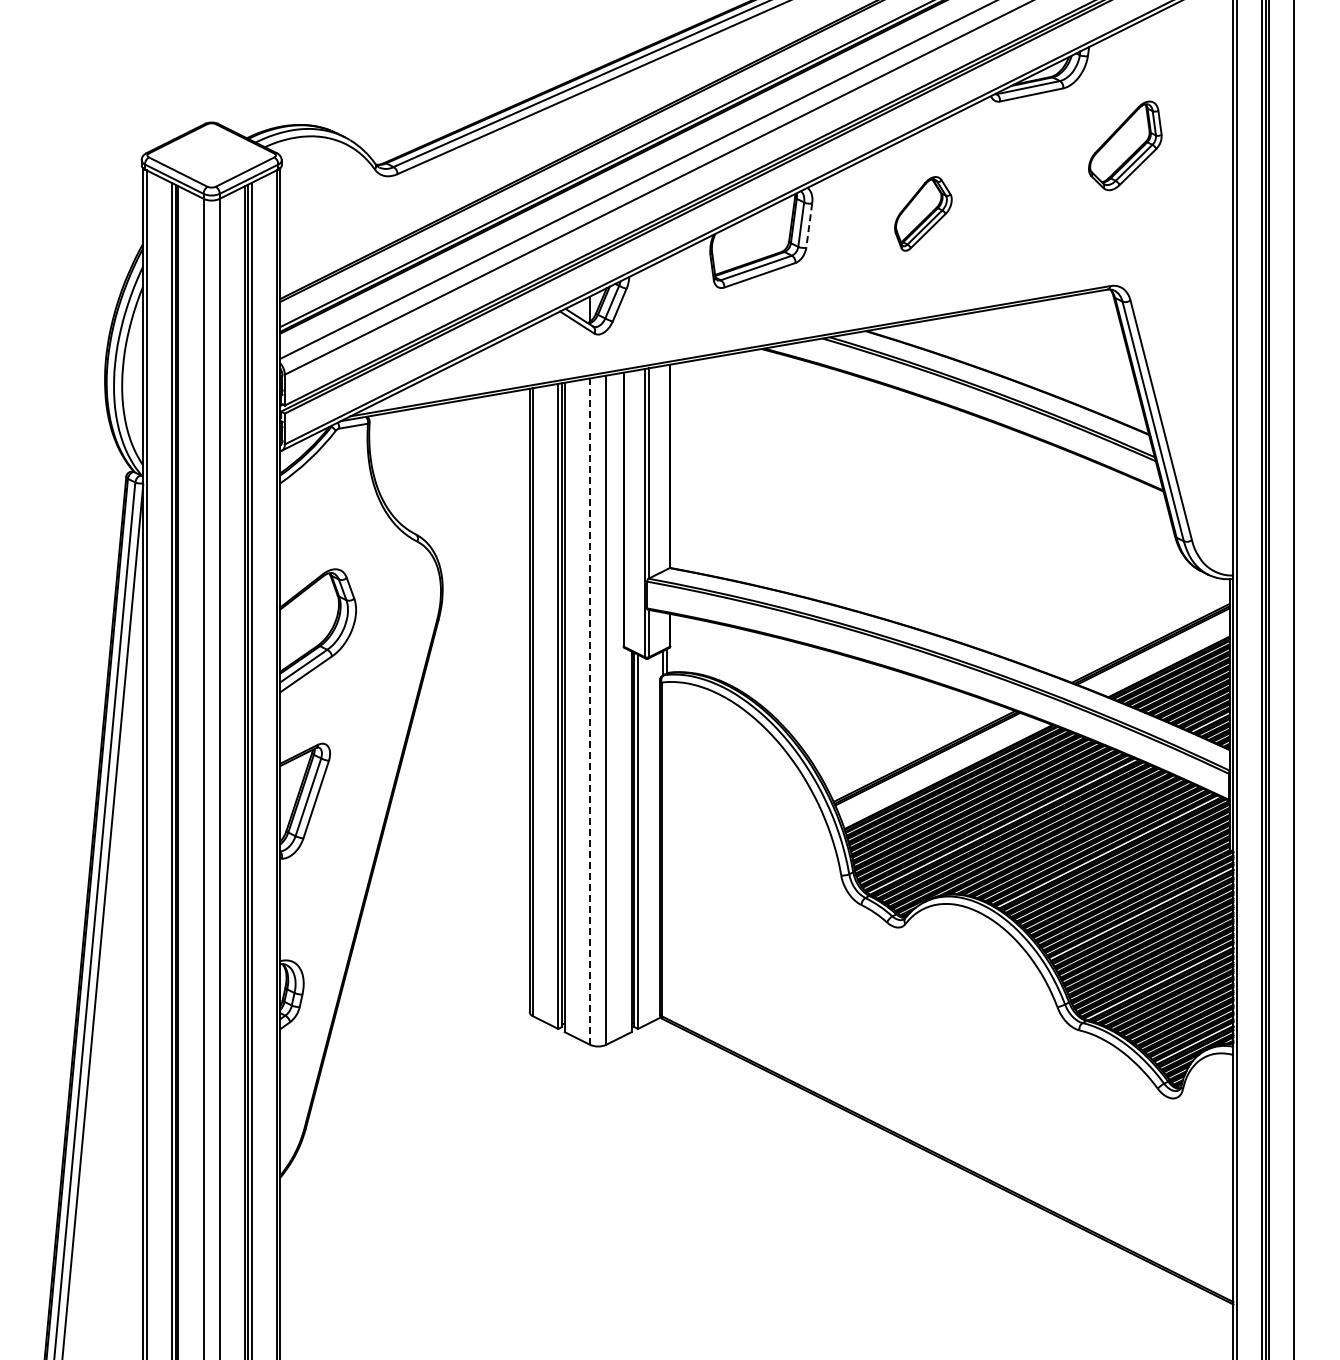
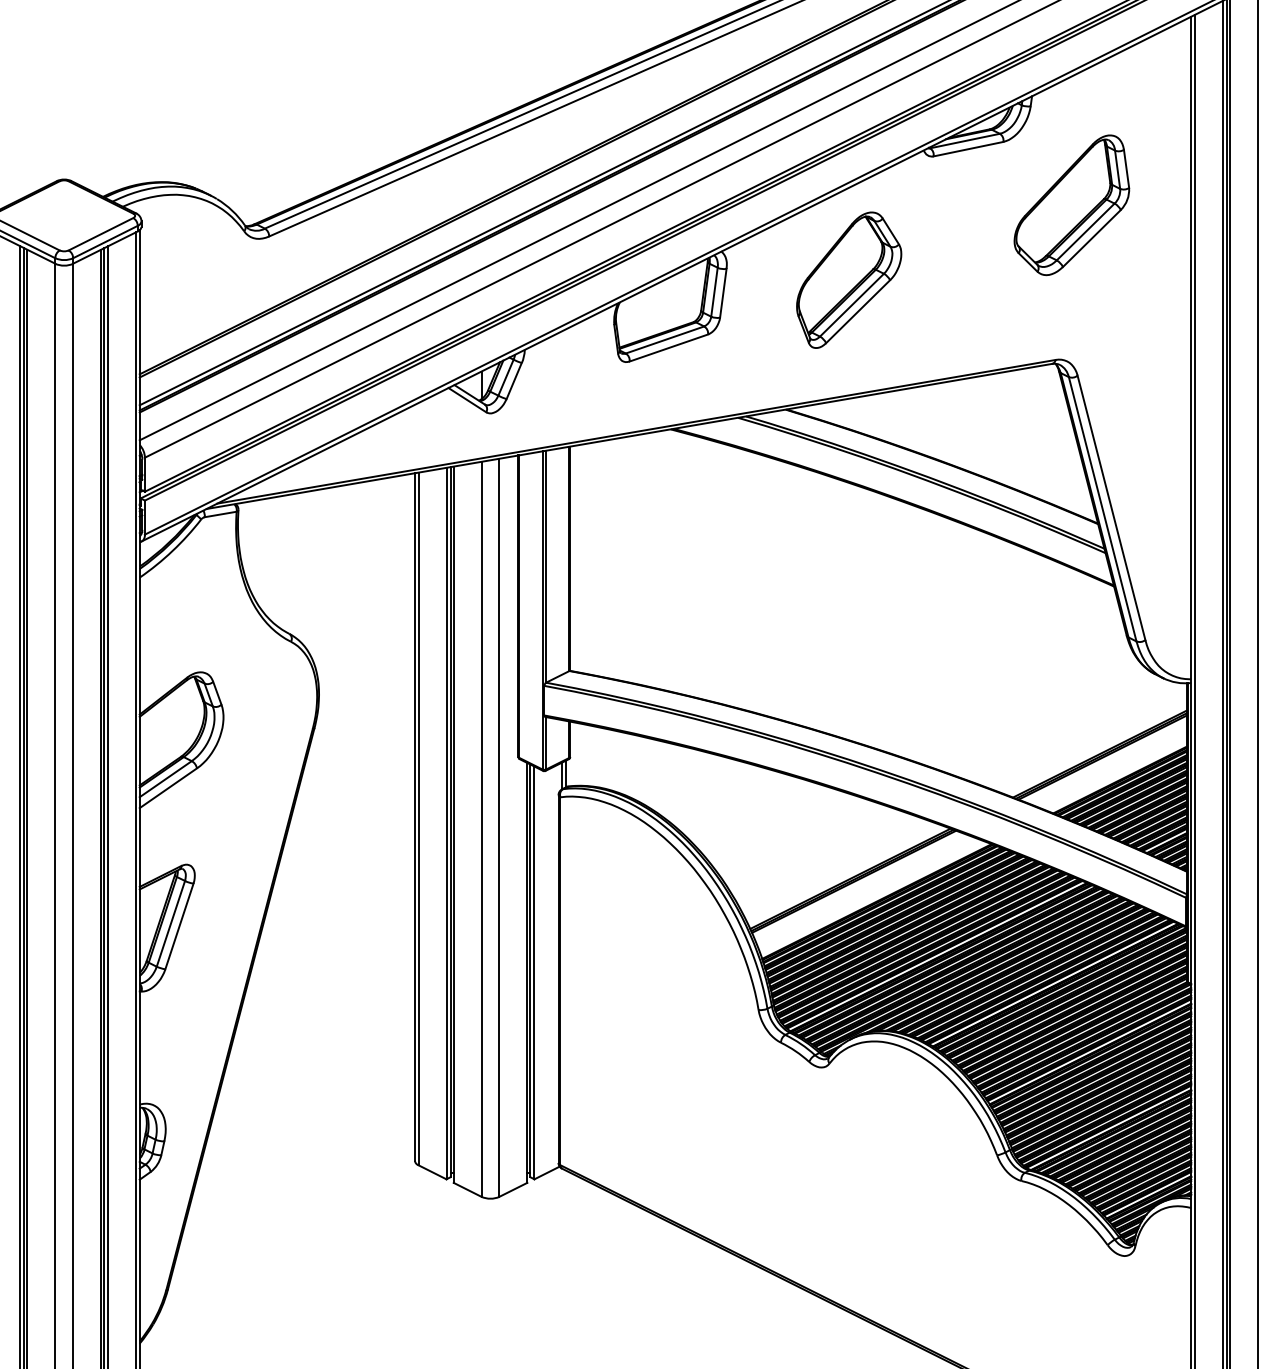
part: (1125, 145) -> (1072, 204), size x1.43
part: (923, 213) -> (849, 279), size x1.67
line: (809, 226) -> (723, 294), dashed -> solid
line: (590, 712) -> (482, 830), dashed -> solid

